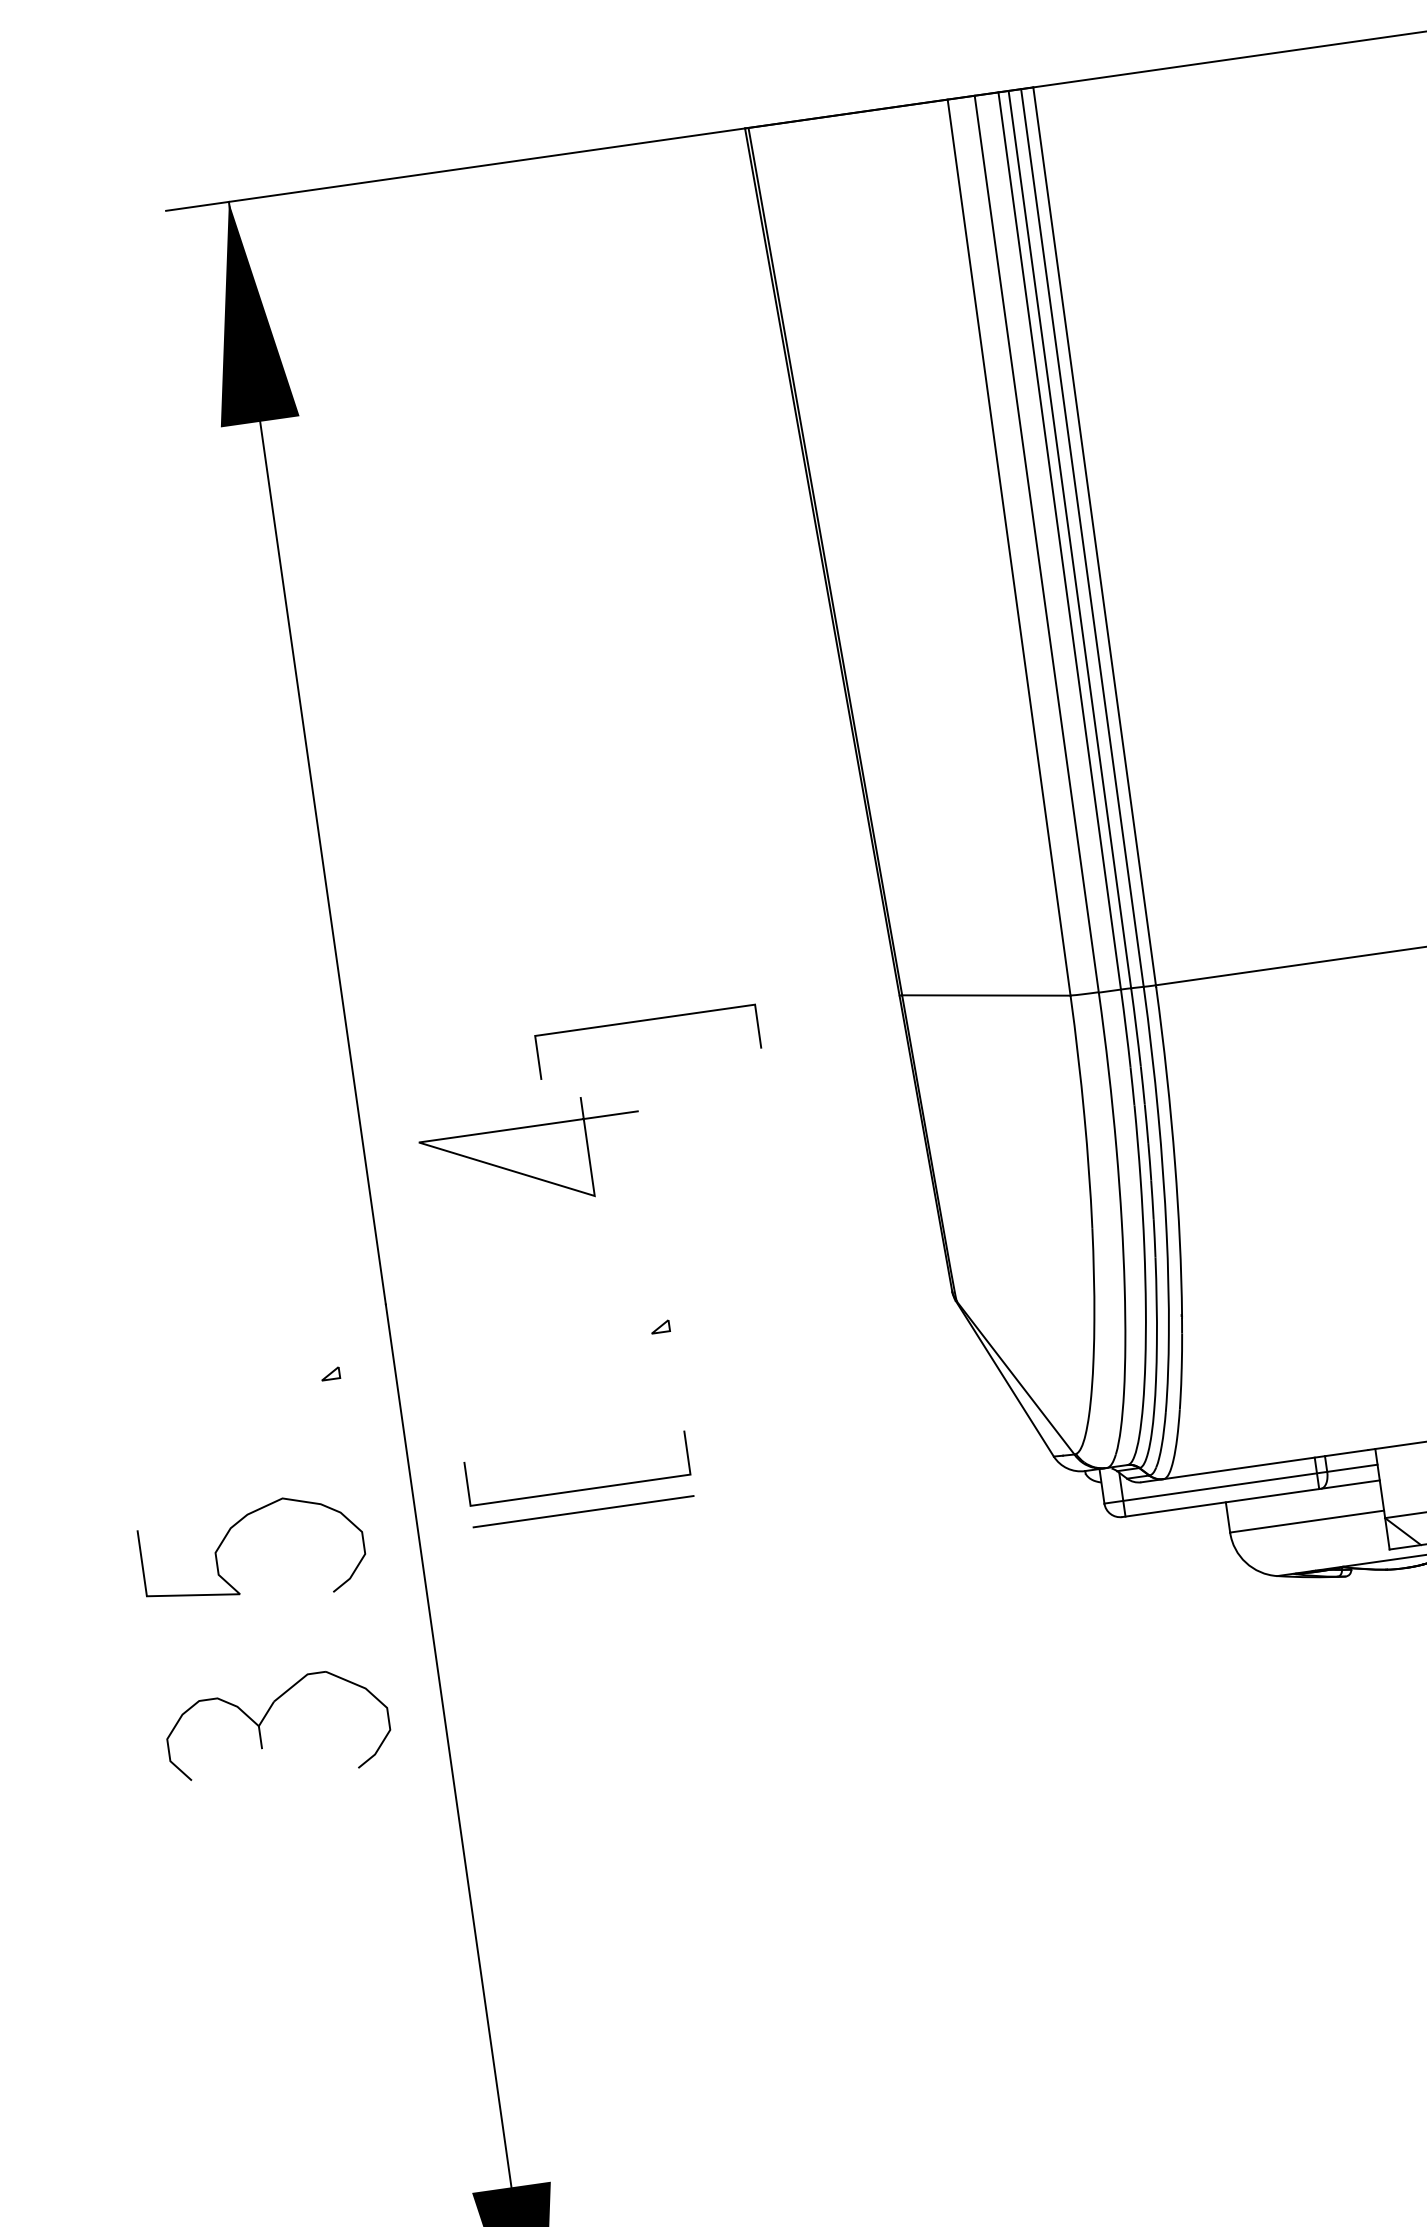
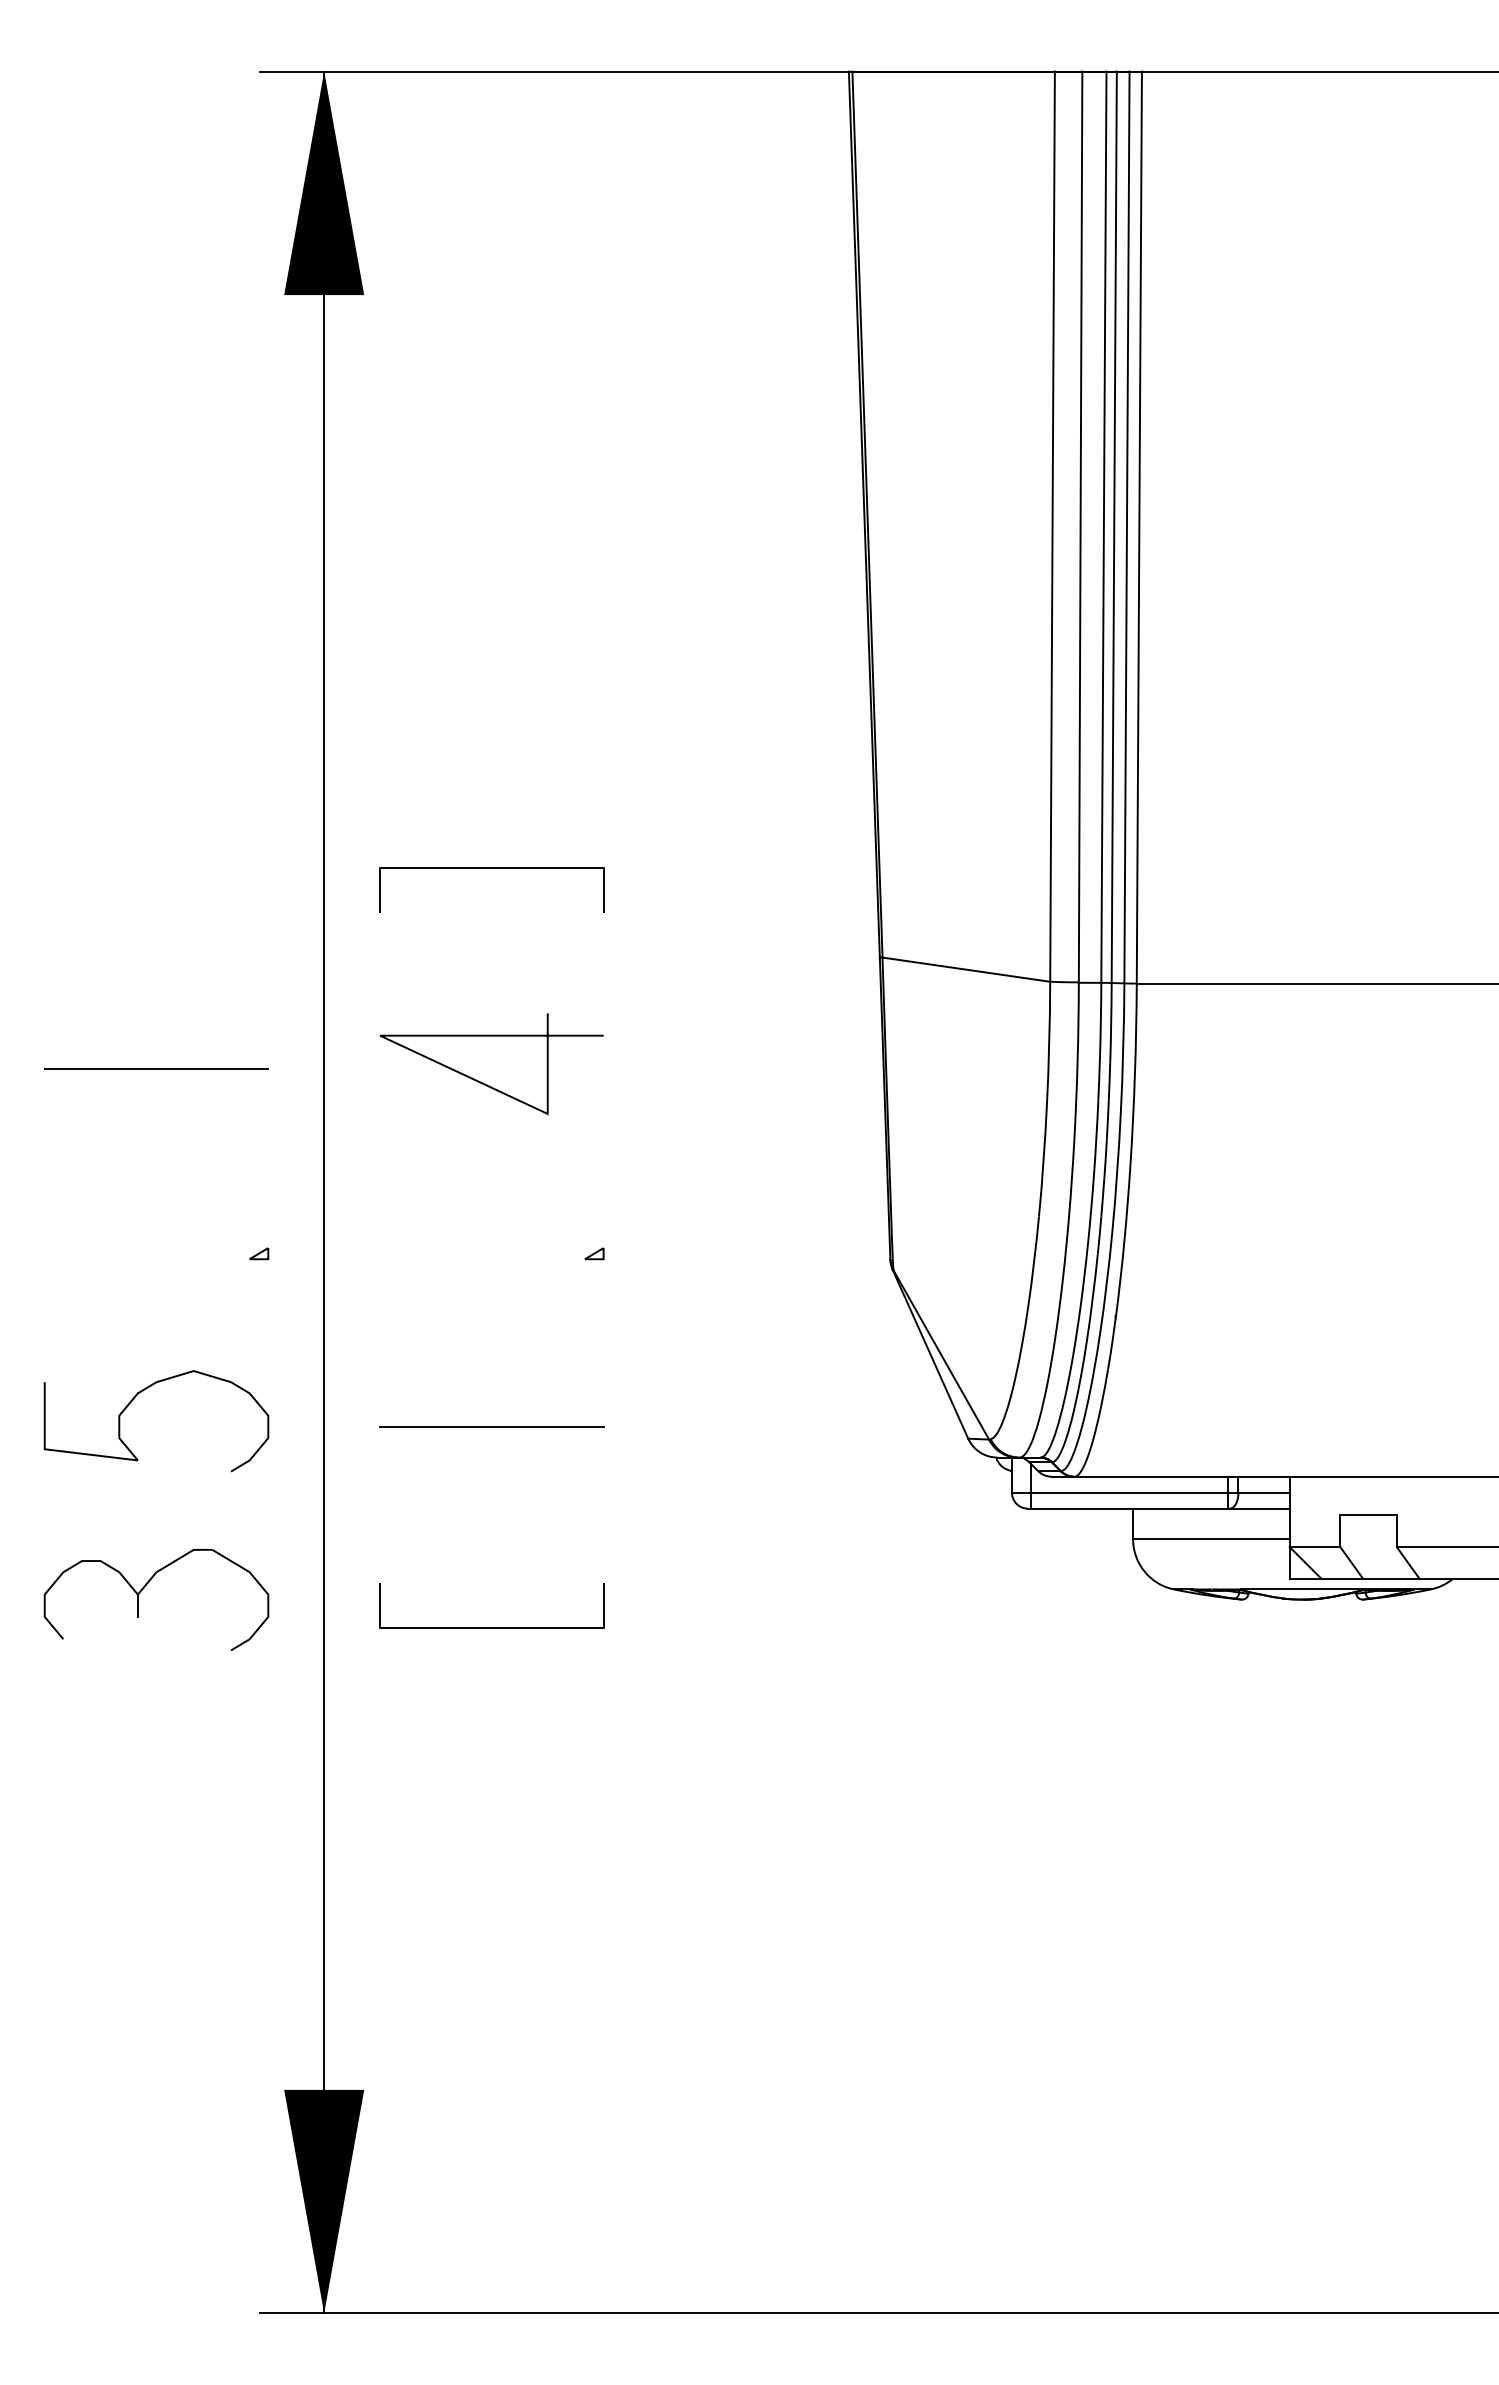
line: (644, 1020) -> (491, 868), moved
line: (203, 1207) -> (156, 1069), added
line: (580, 1489) -> (491, 1627), moved

